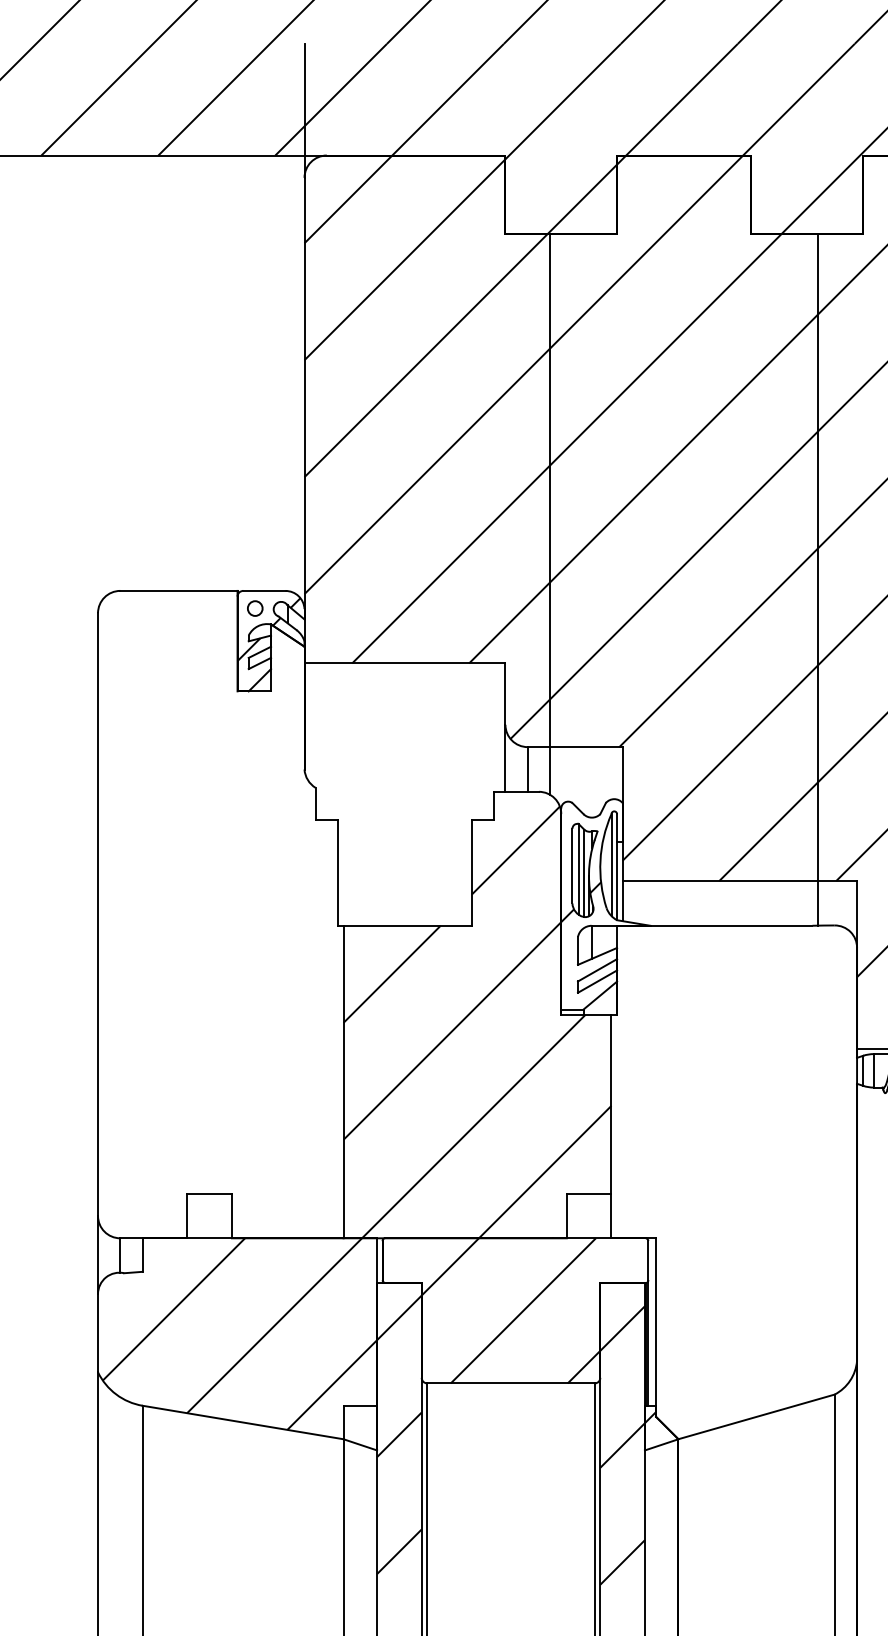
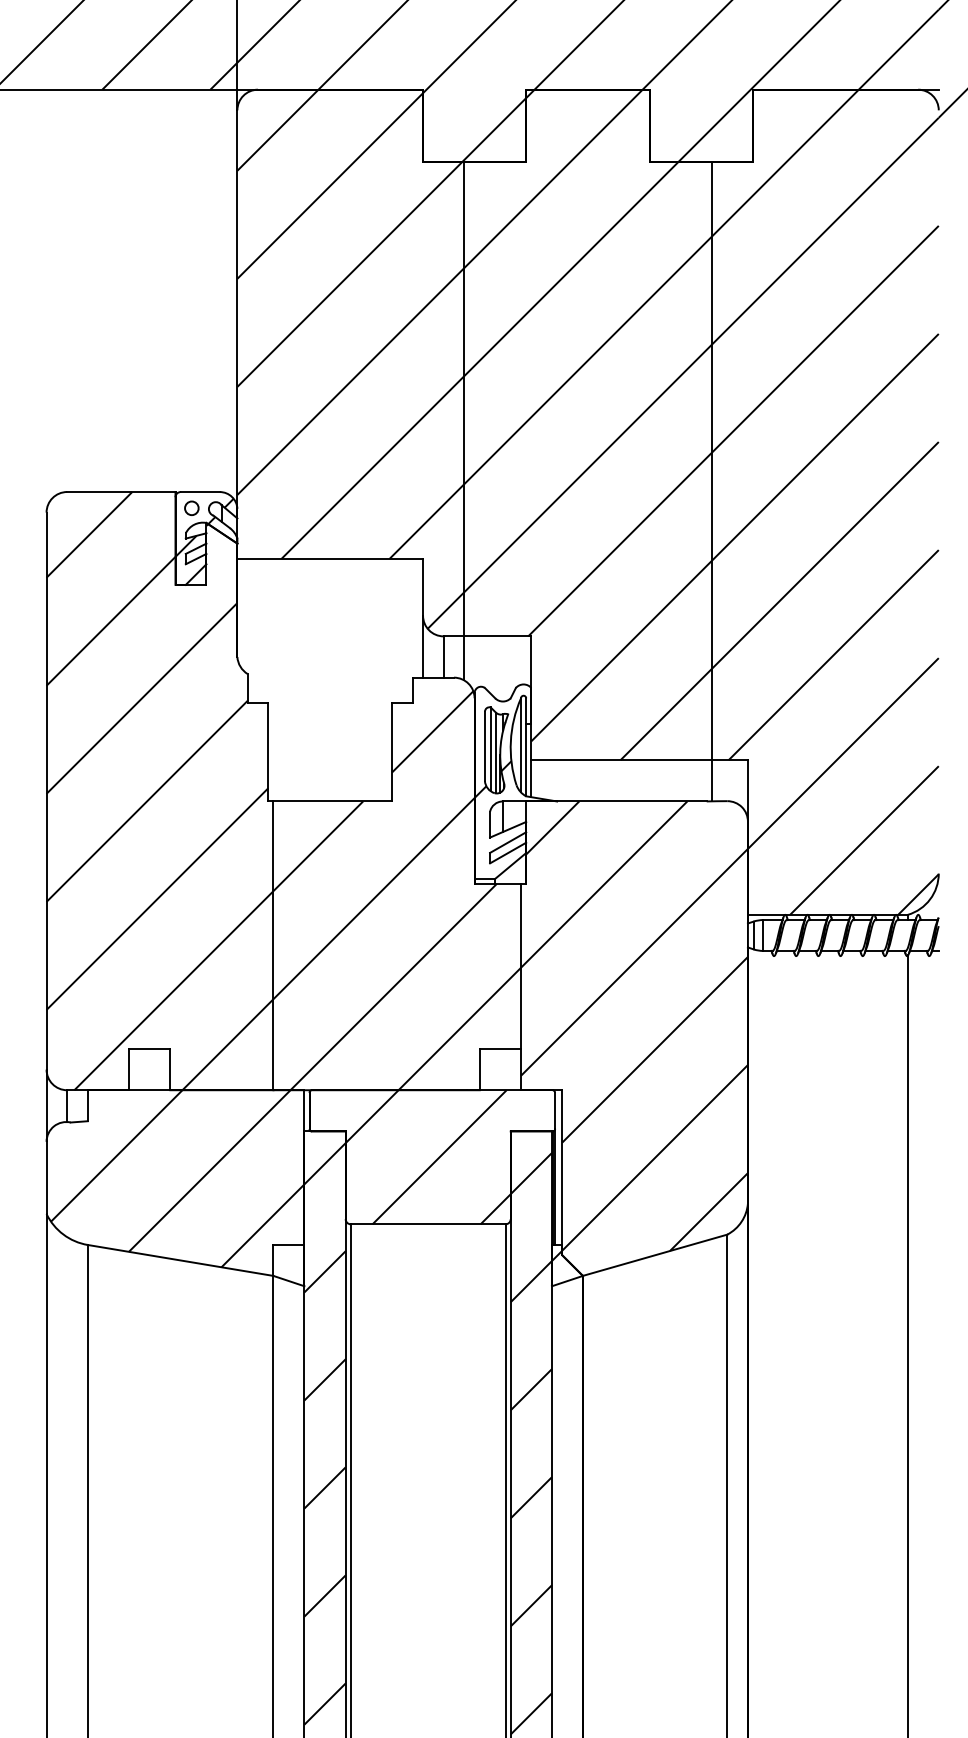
hatch: (220, 915) -> (159, 791), added
hatch: (734, 1169) -> (634, 1026), added

